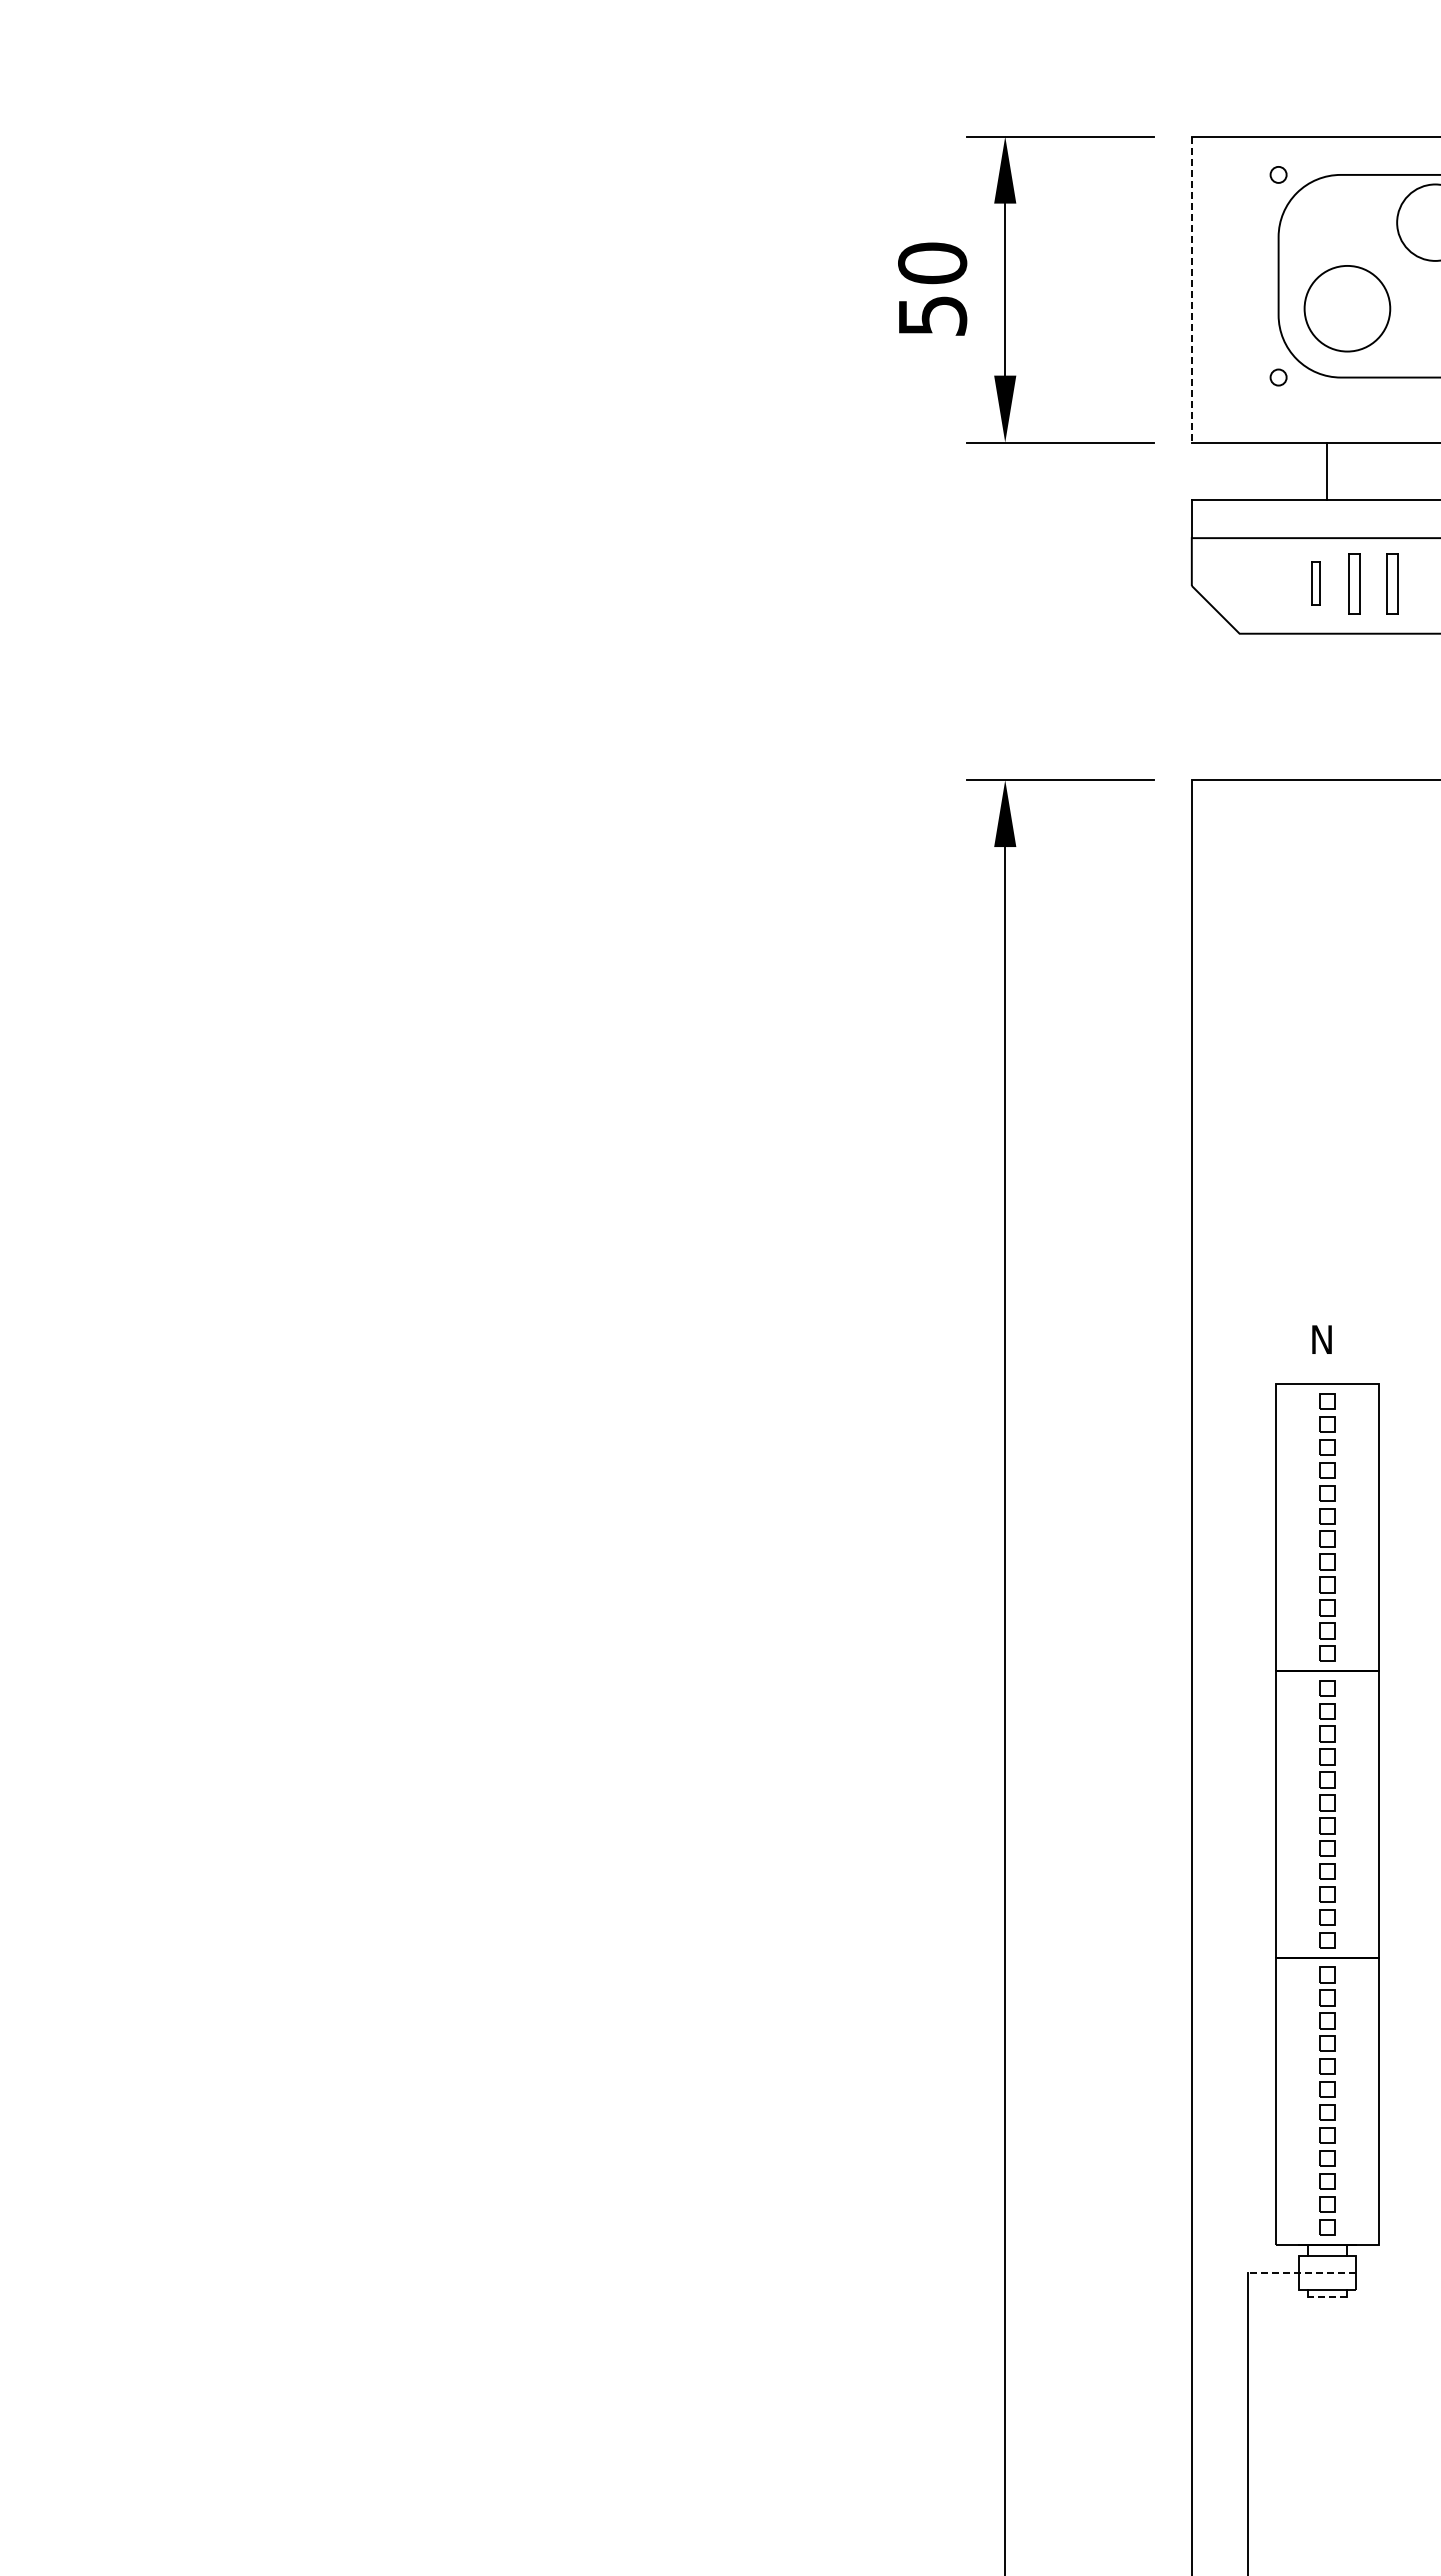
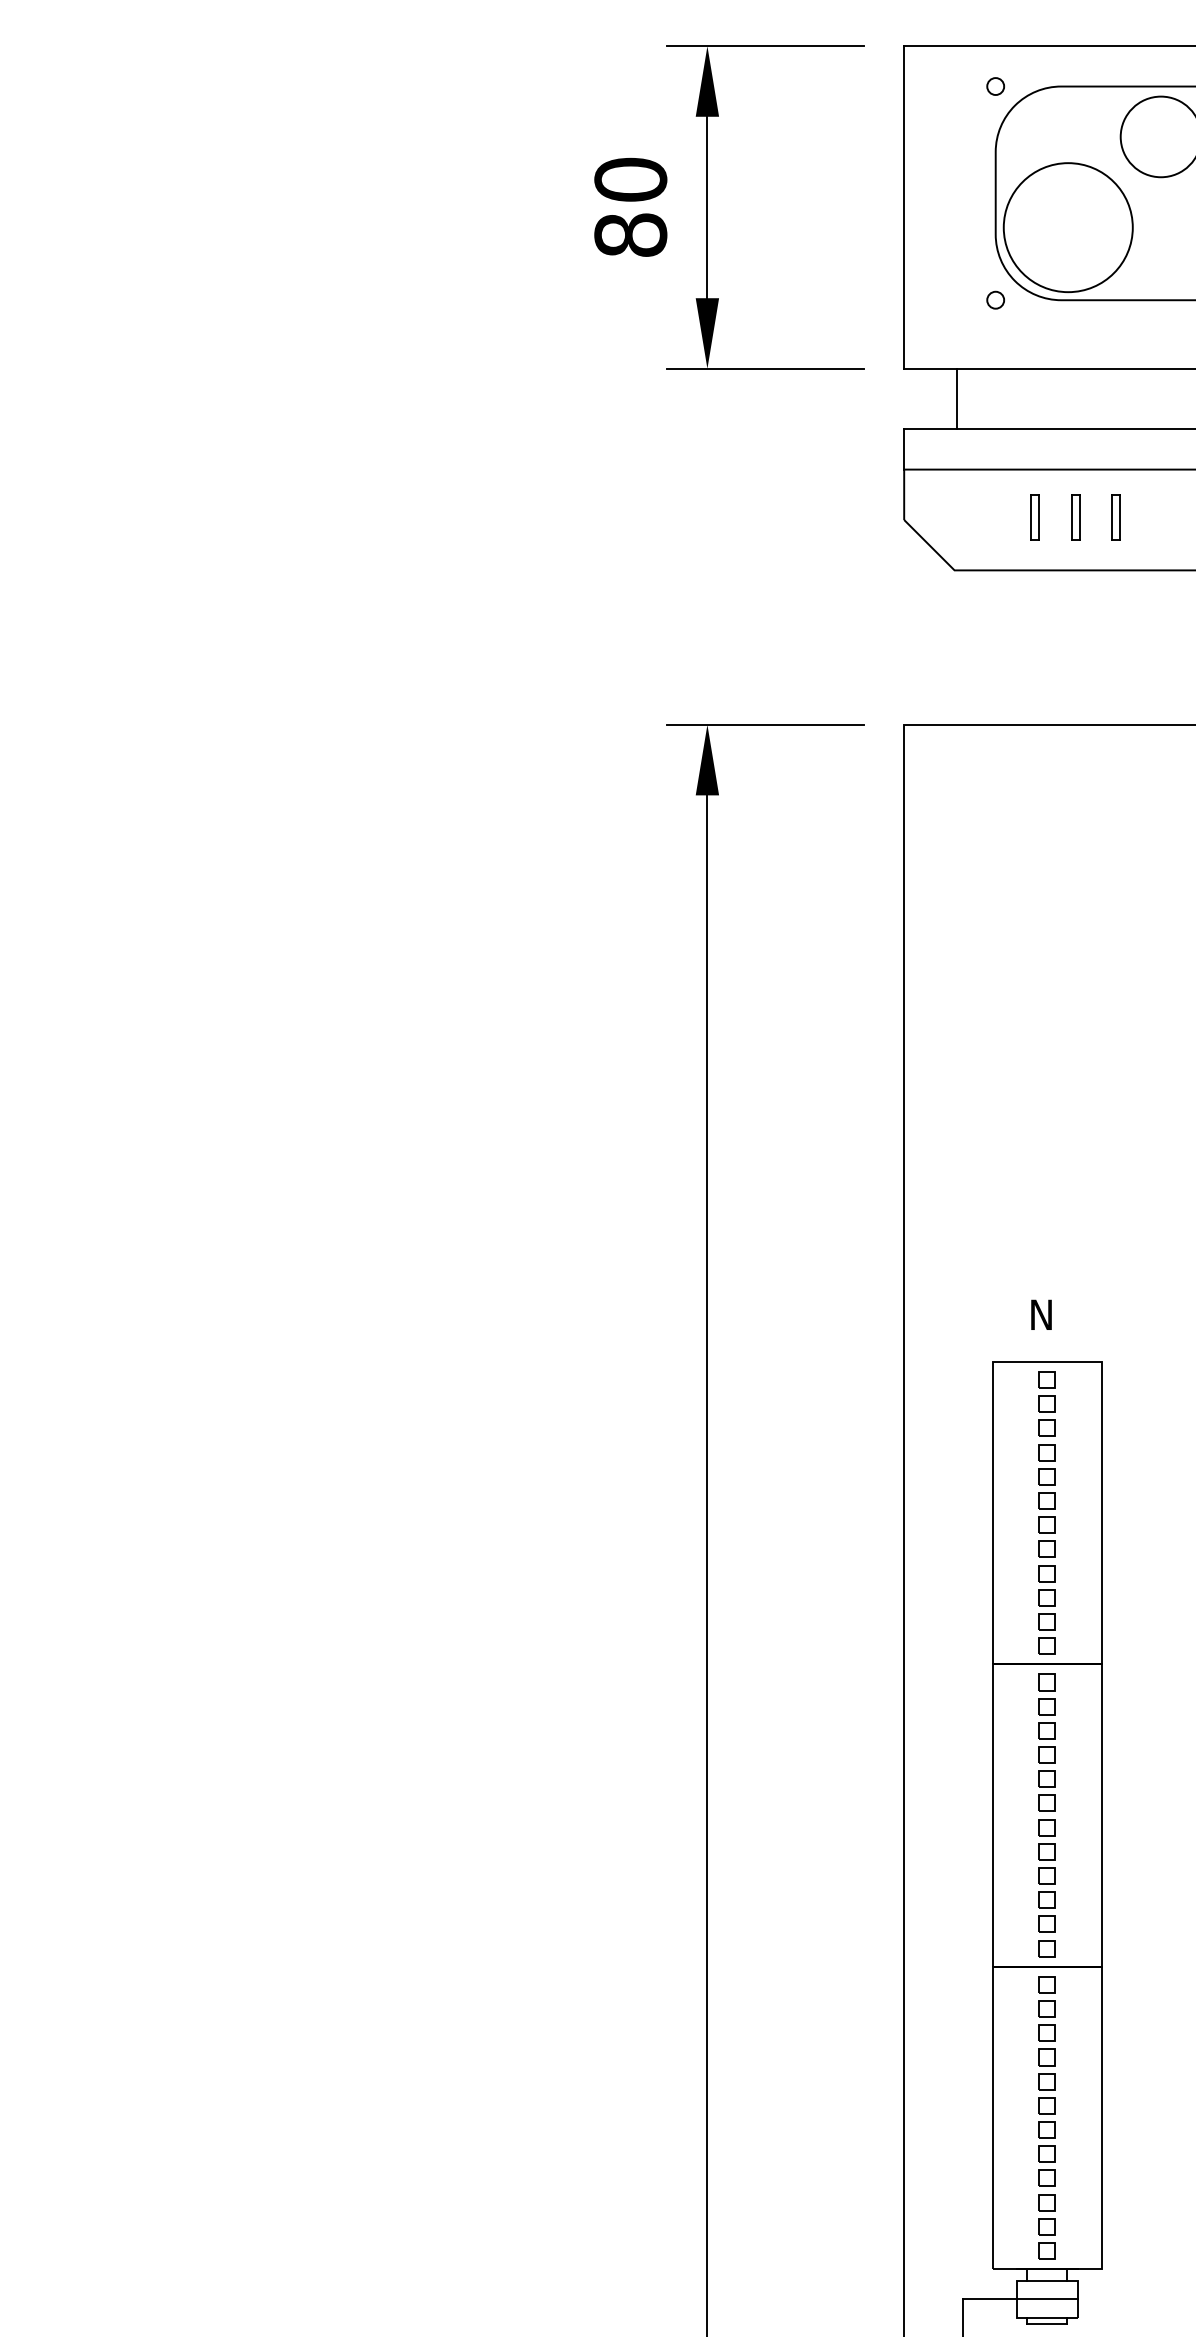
line: (1191, 289) -> (903, 207), dashed -> solid
circle: (1347, 308) -> (1068, 227), size x1.43
text: (932, 315) -> (630, 234), 50 -> 80
line: (1326, 470) -> (956, 398), moved
part: (1354, 583) -> (1075, 517), size x0.71
part: (1392, 583) -> (1115, 517), size x0.71
line: (1301, 2273) -> (1019, 2299), dashed -> solid
line: (1327, 2296) -> (1047, 2323), dashed -> solid

